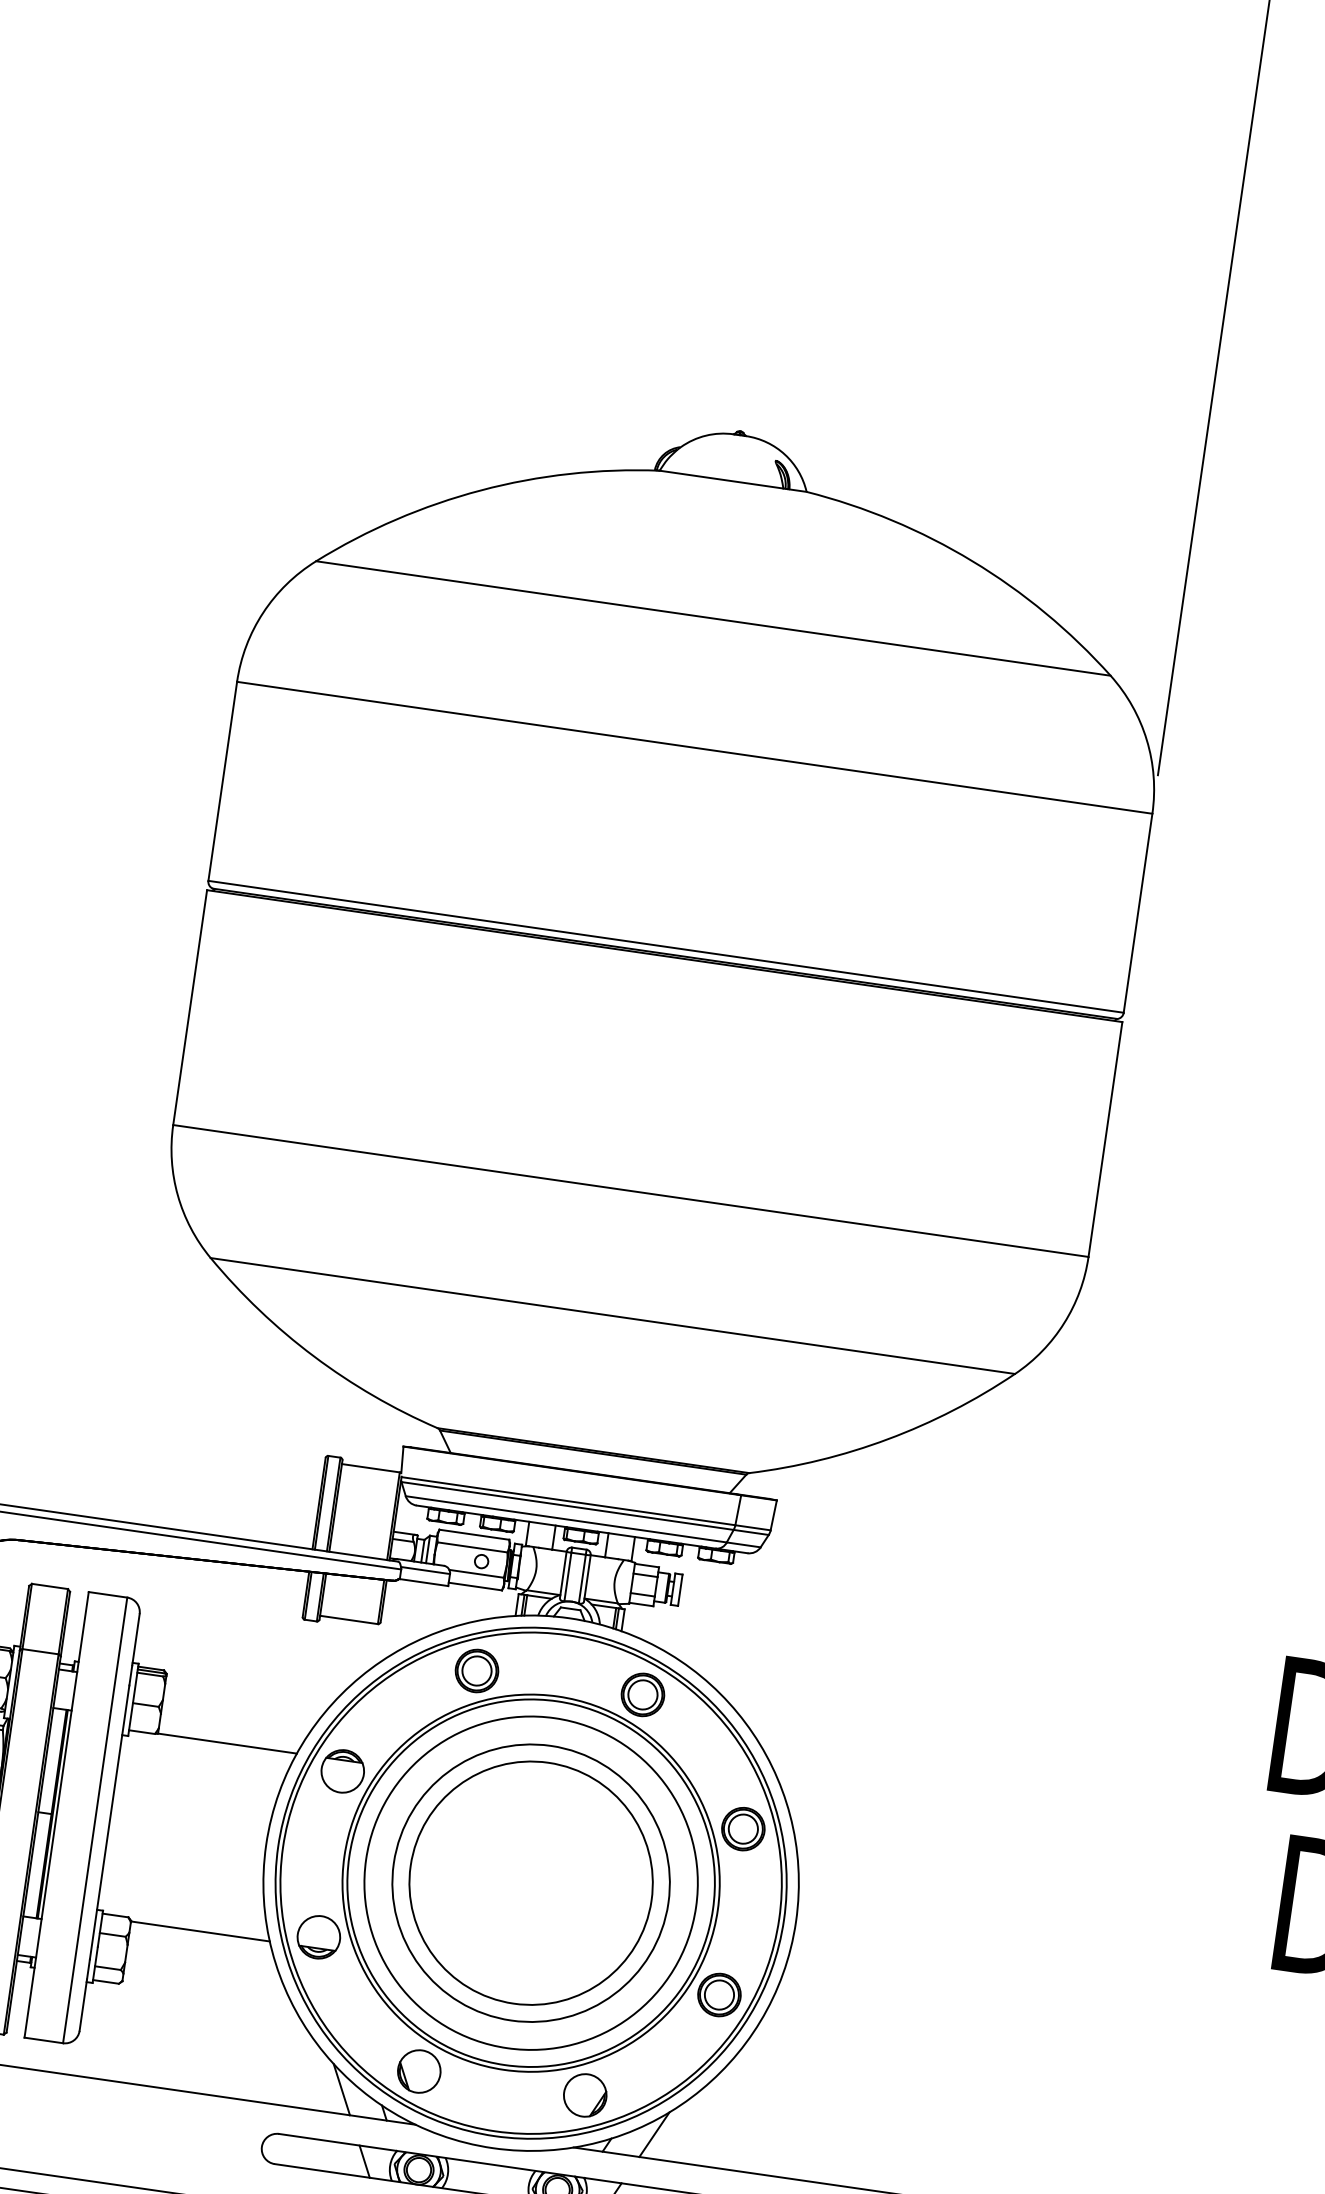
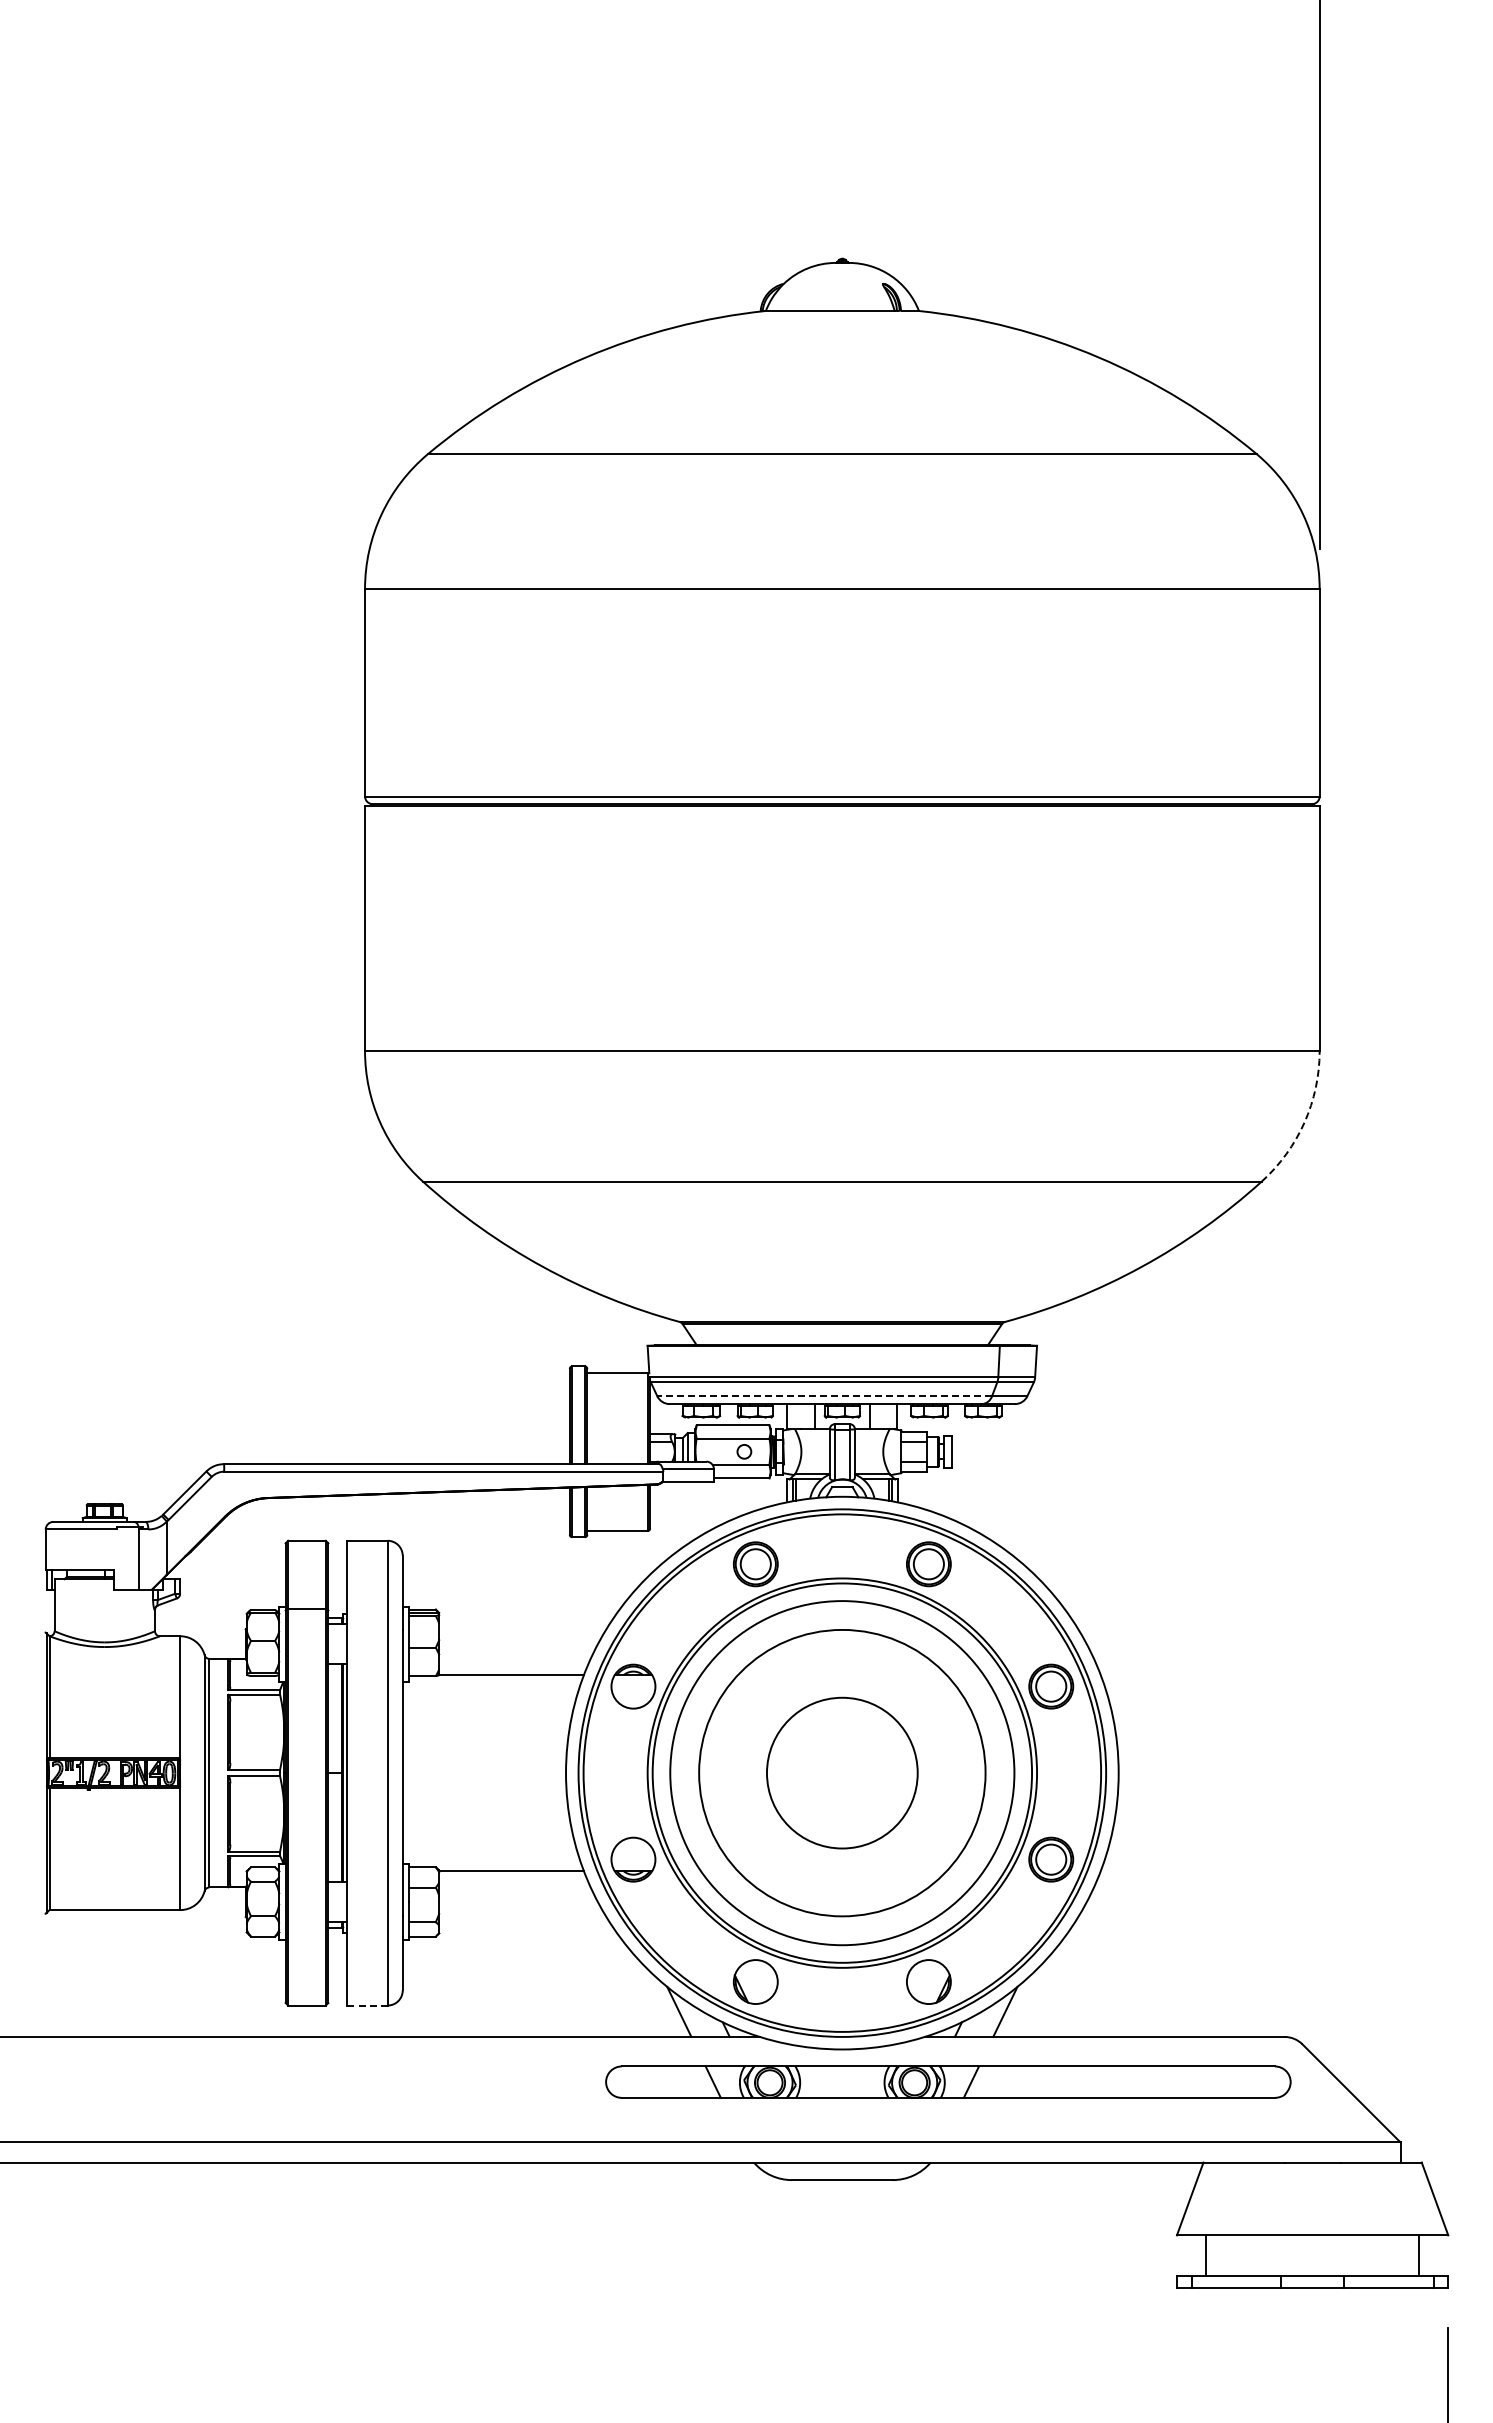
arc: (1064, 1323) -> (1304, 1122), solid -> dashed
line: (566, 1519) -> (824, 1396), solid -> dashed
circle: (530, 1882) -> (841, 1772), size x0.6
line: (44, 2040) -> (368, 2005), solid -> dashed

